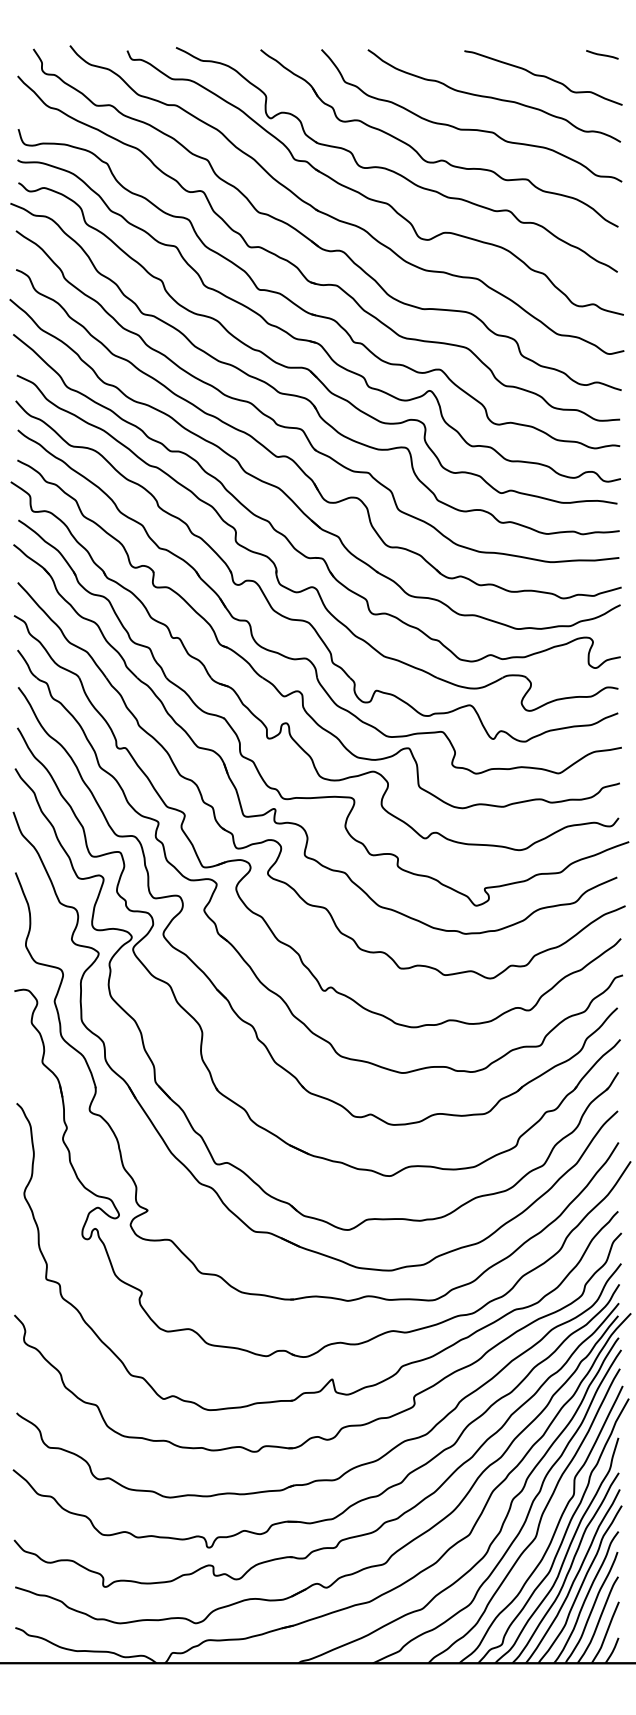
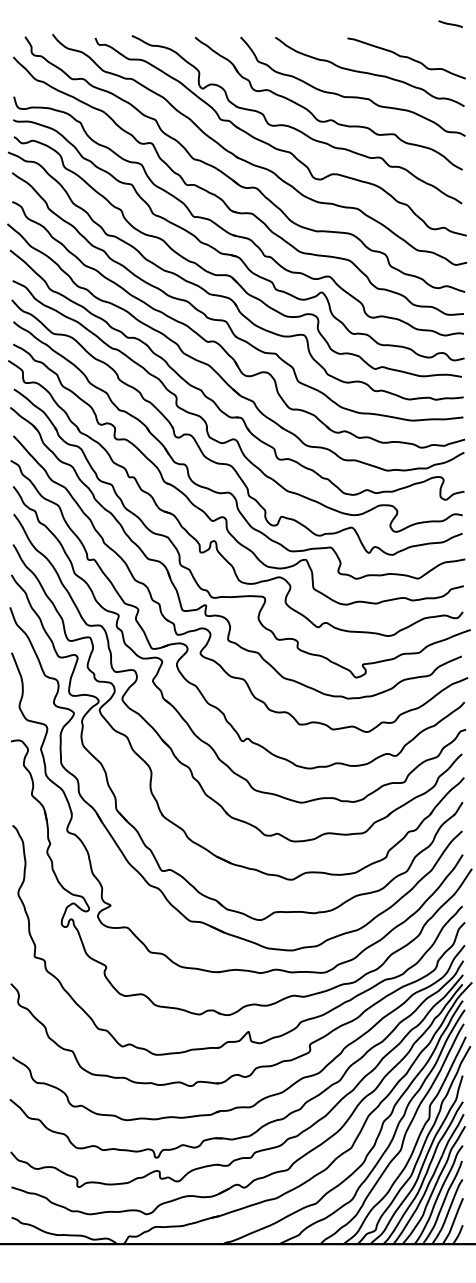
line: (602, 53) -> (450, 23), moved

